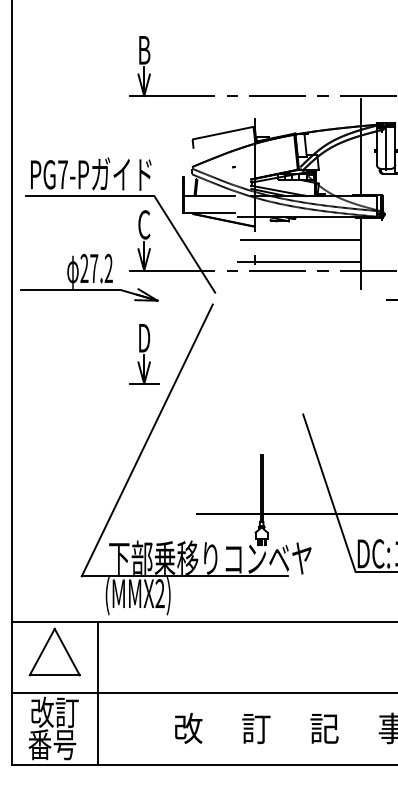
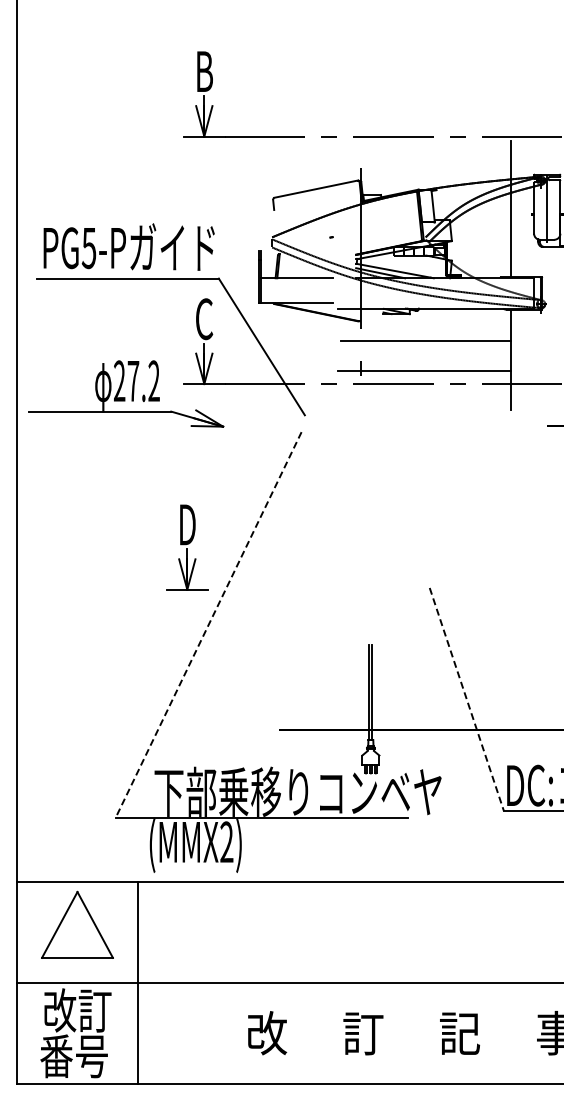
text: (62, 175) -> (88, 248), PG7-P -> PG5-P
part: (144, 354) -> (187, 547), moved
line: (147, 440) -> (208, 624), solid -> dashed
line: (329, 493) -> (466, 699), solid -> dashed

